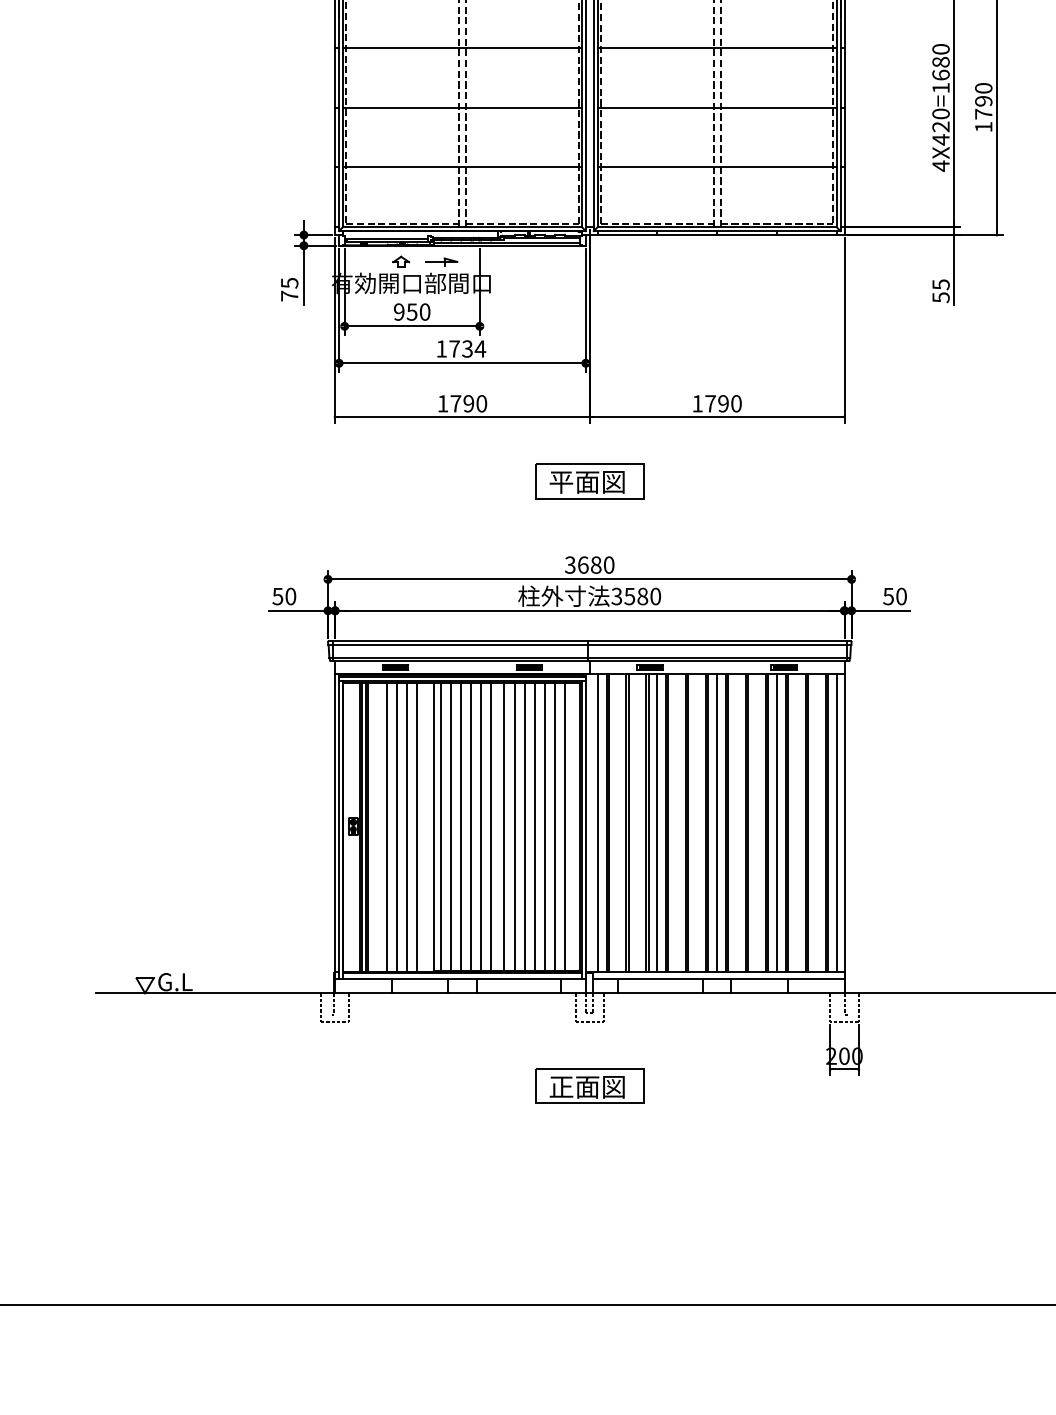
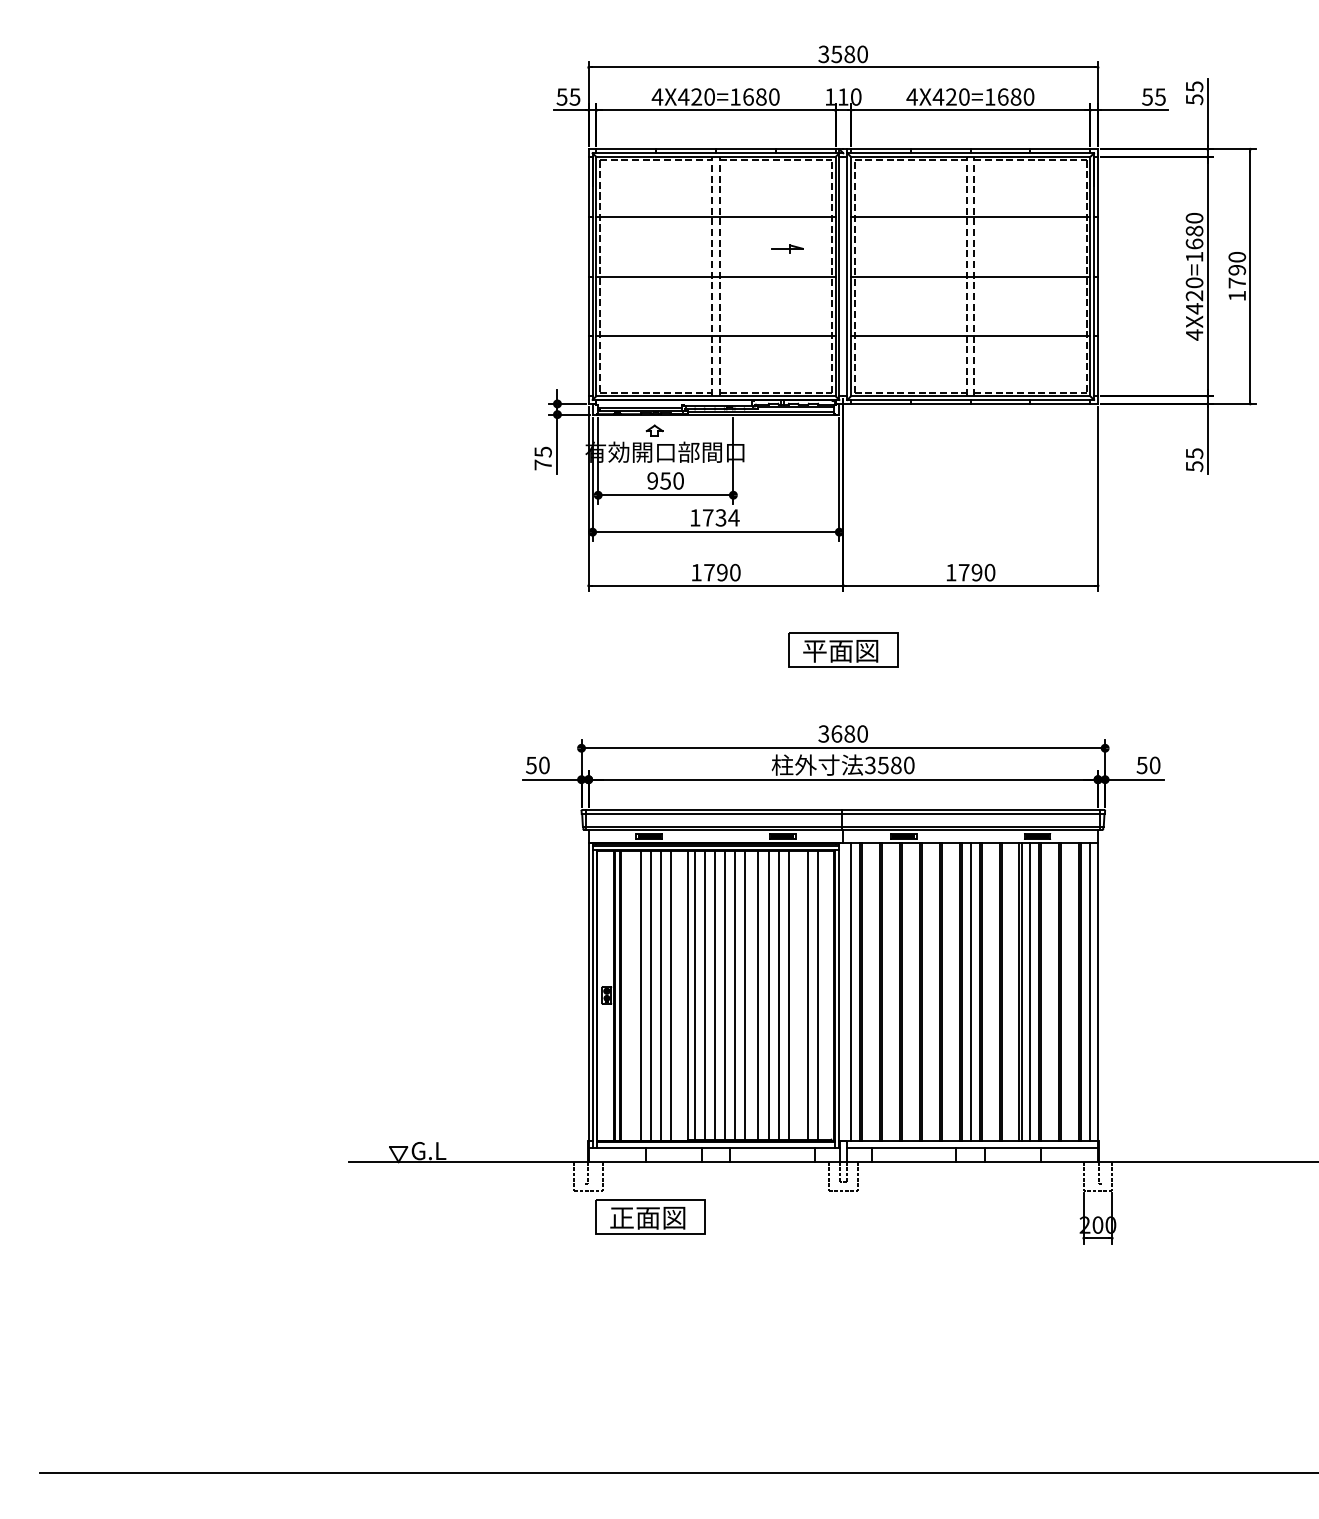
part: (441, 261) -> (787, 248), moved
line: (656, 822) -> (910, 991), removed
line: (544, 826) -> (798, 995), removed
part: (589, 1085) -> (650, 1216), moved

